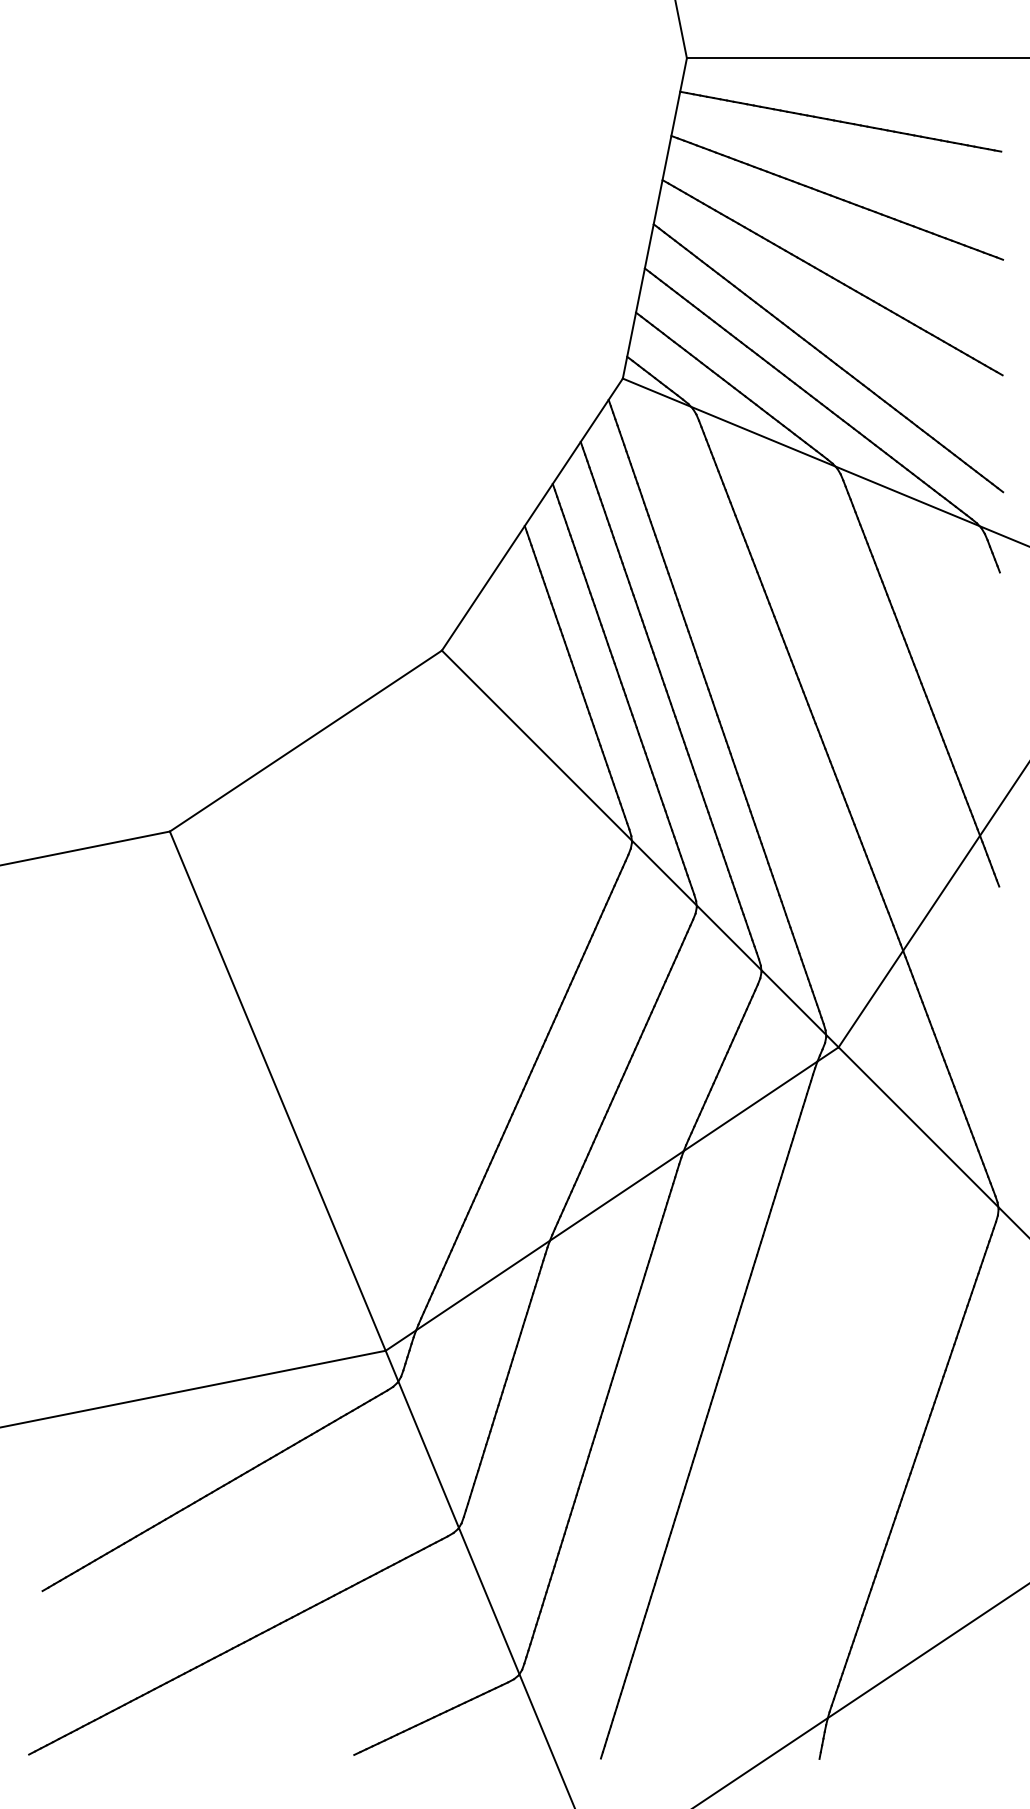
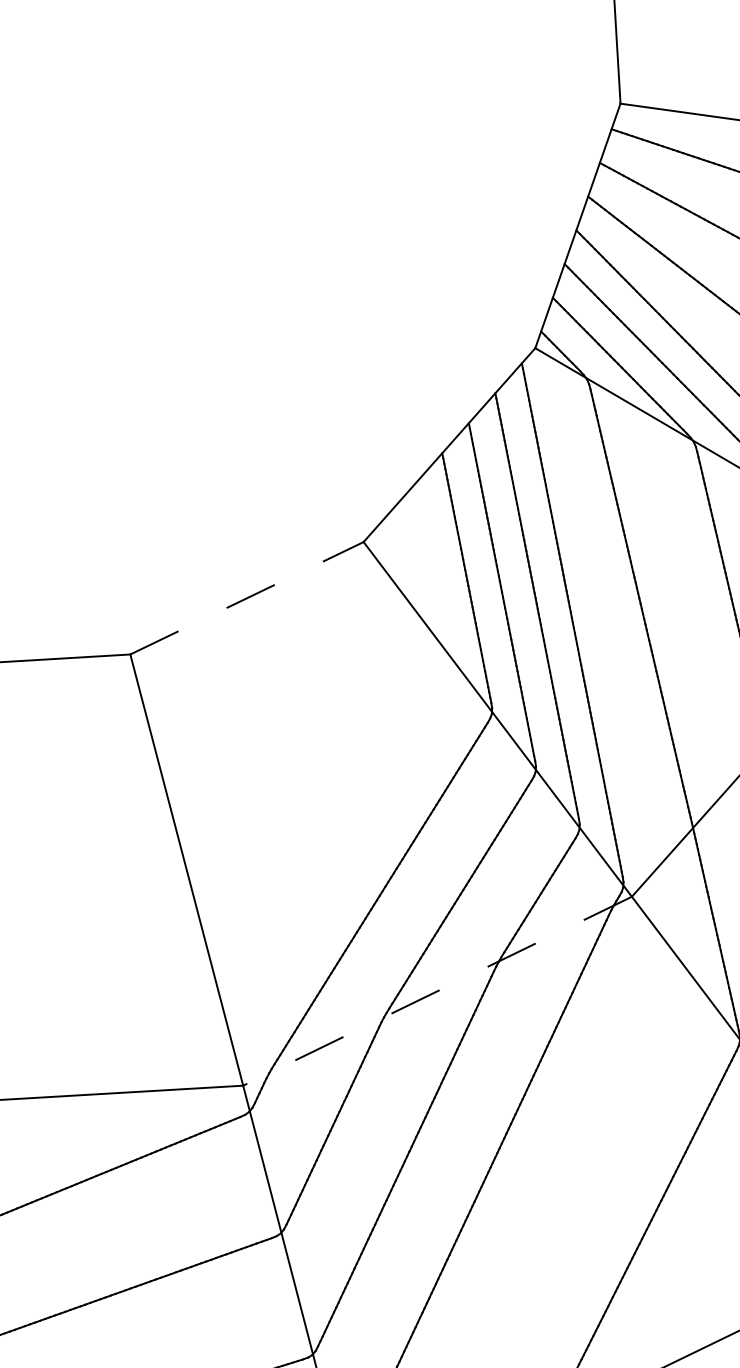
line: (306, 740) -> (247, 597), solid -> dashed
line: (612, 1199) -> (437, 991), solid -> dashed

